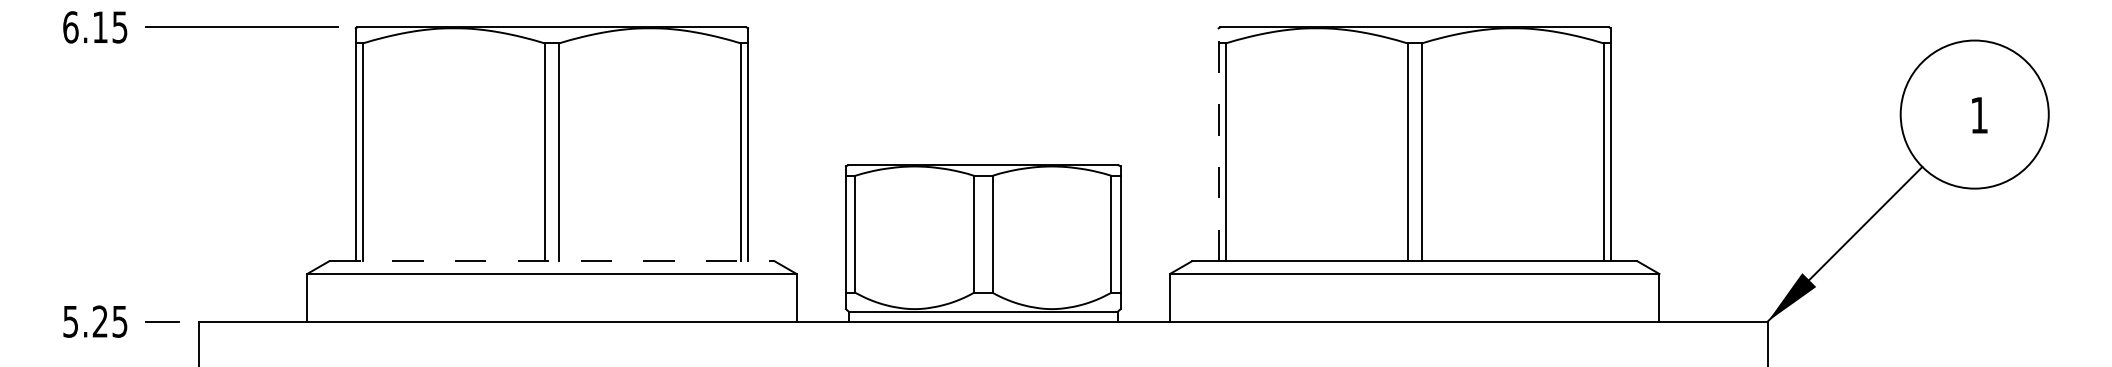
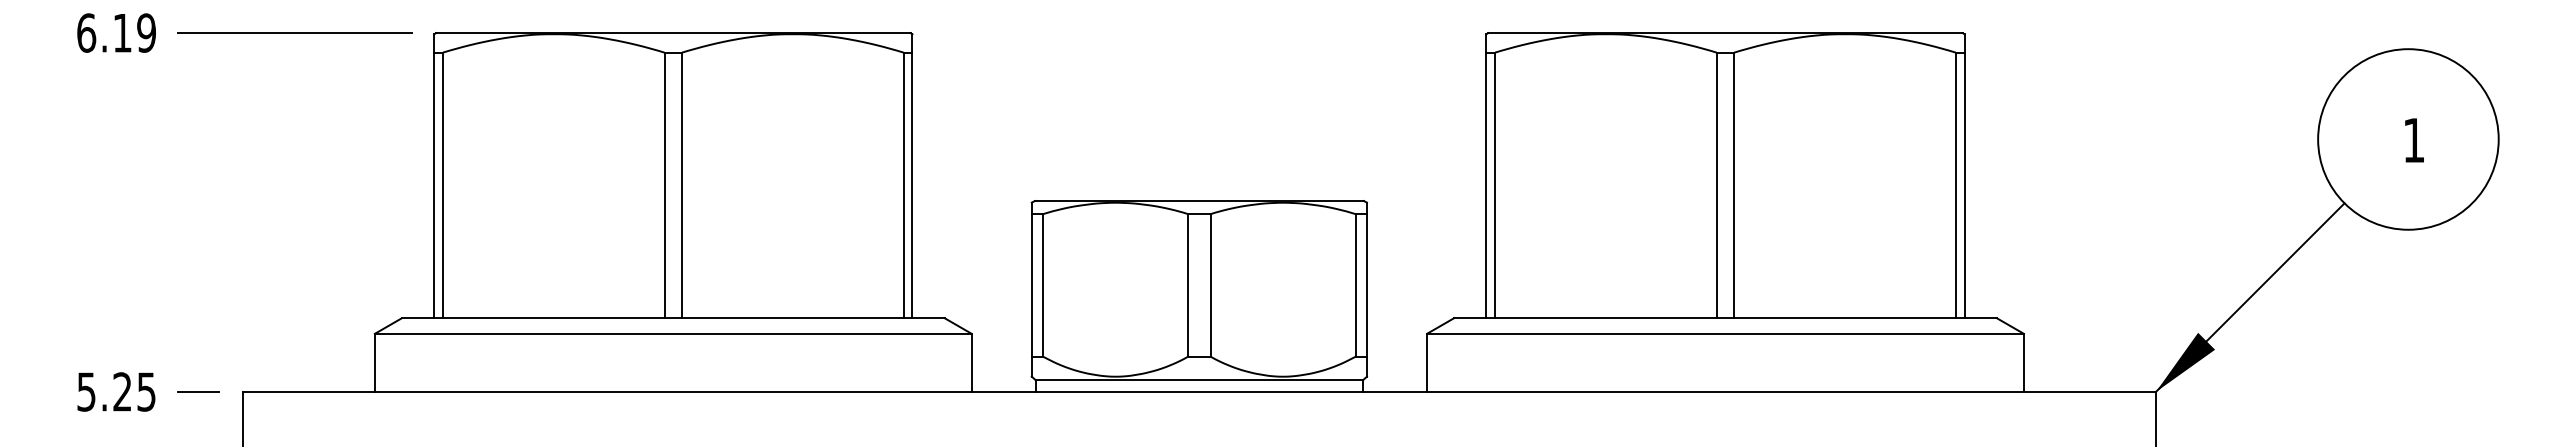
text: (119, 26) -> (146, 32), 6.15 -> 6.19
line: (1218, 144) -> (1486, 176), dashed -> solid
line: (552, 261) -> (673, 318), dashed -> solid

